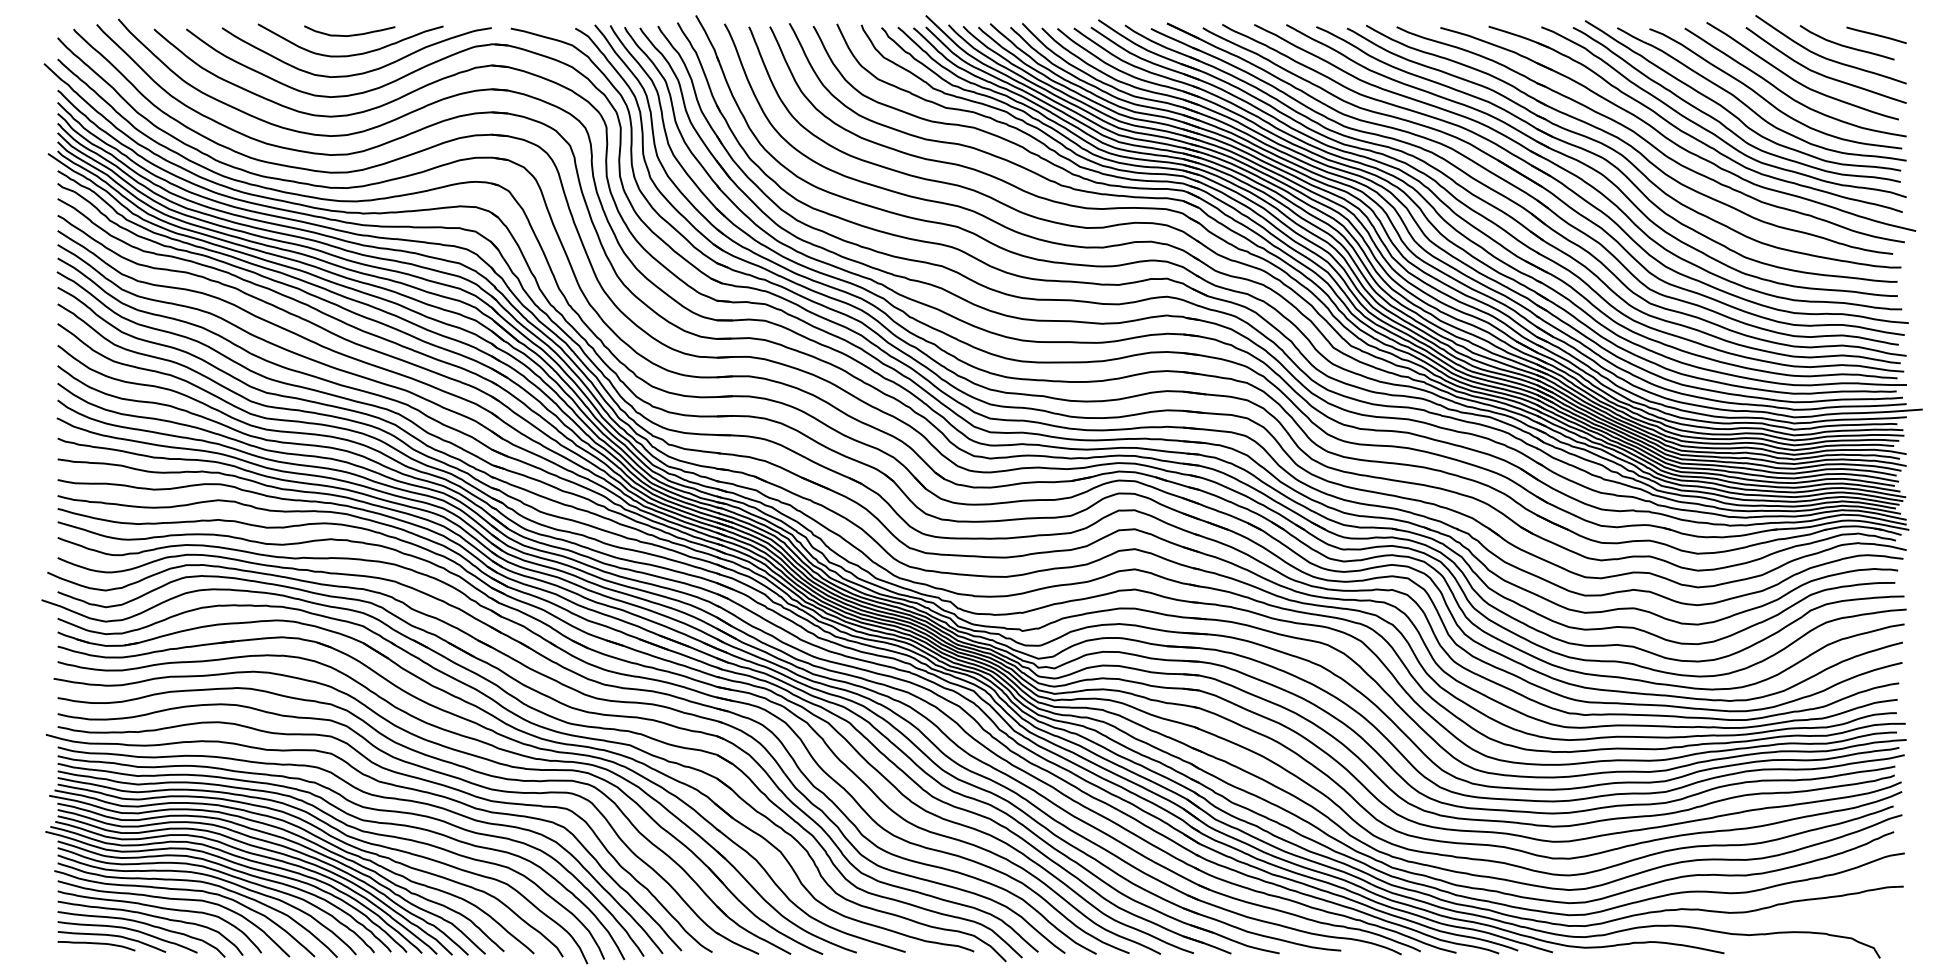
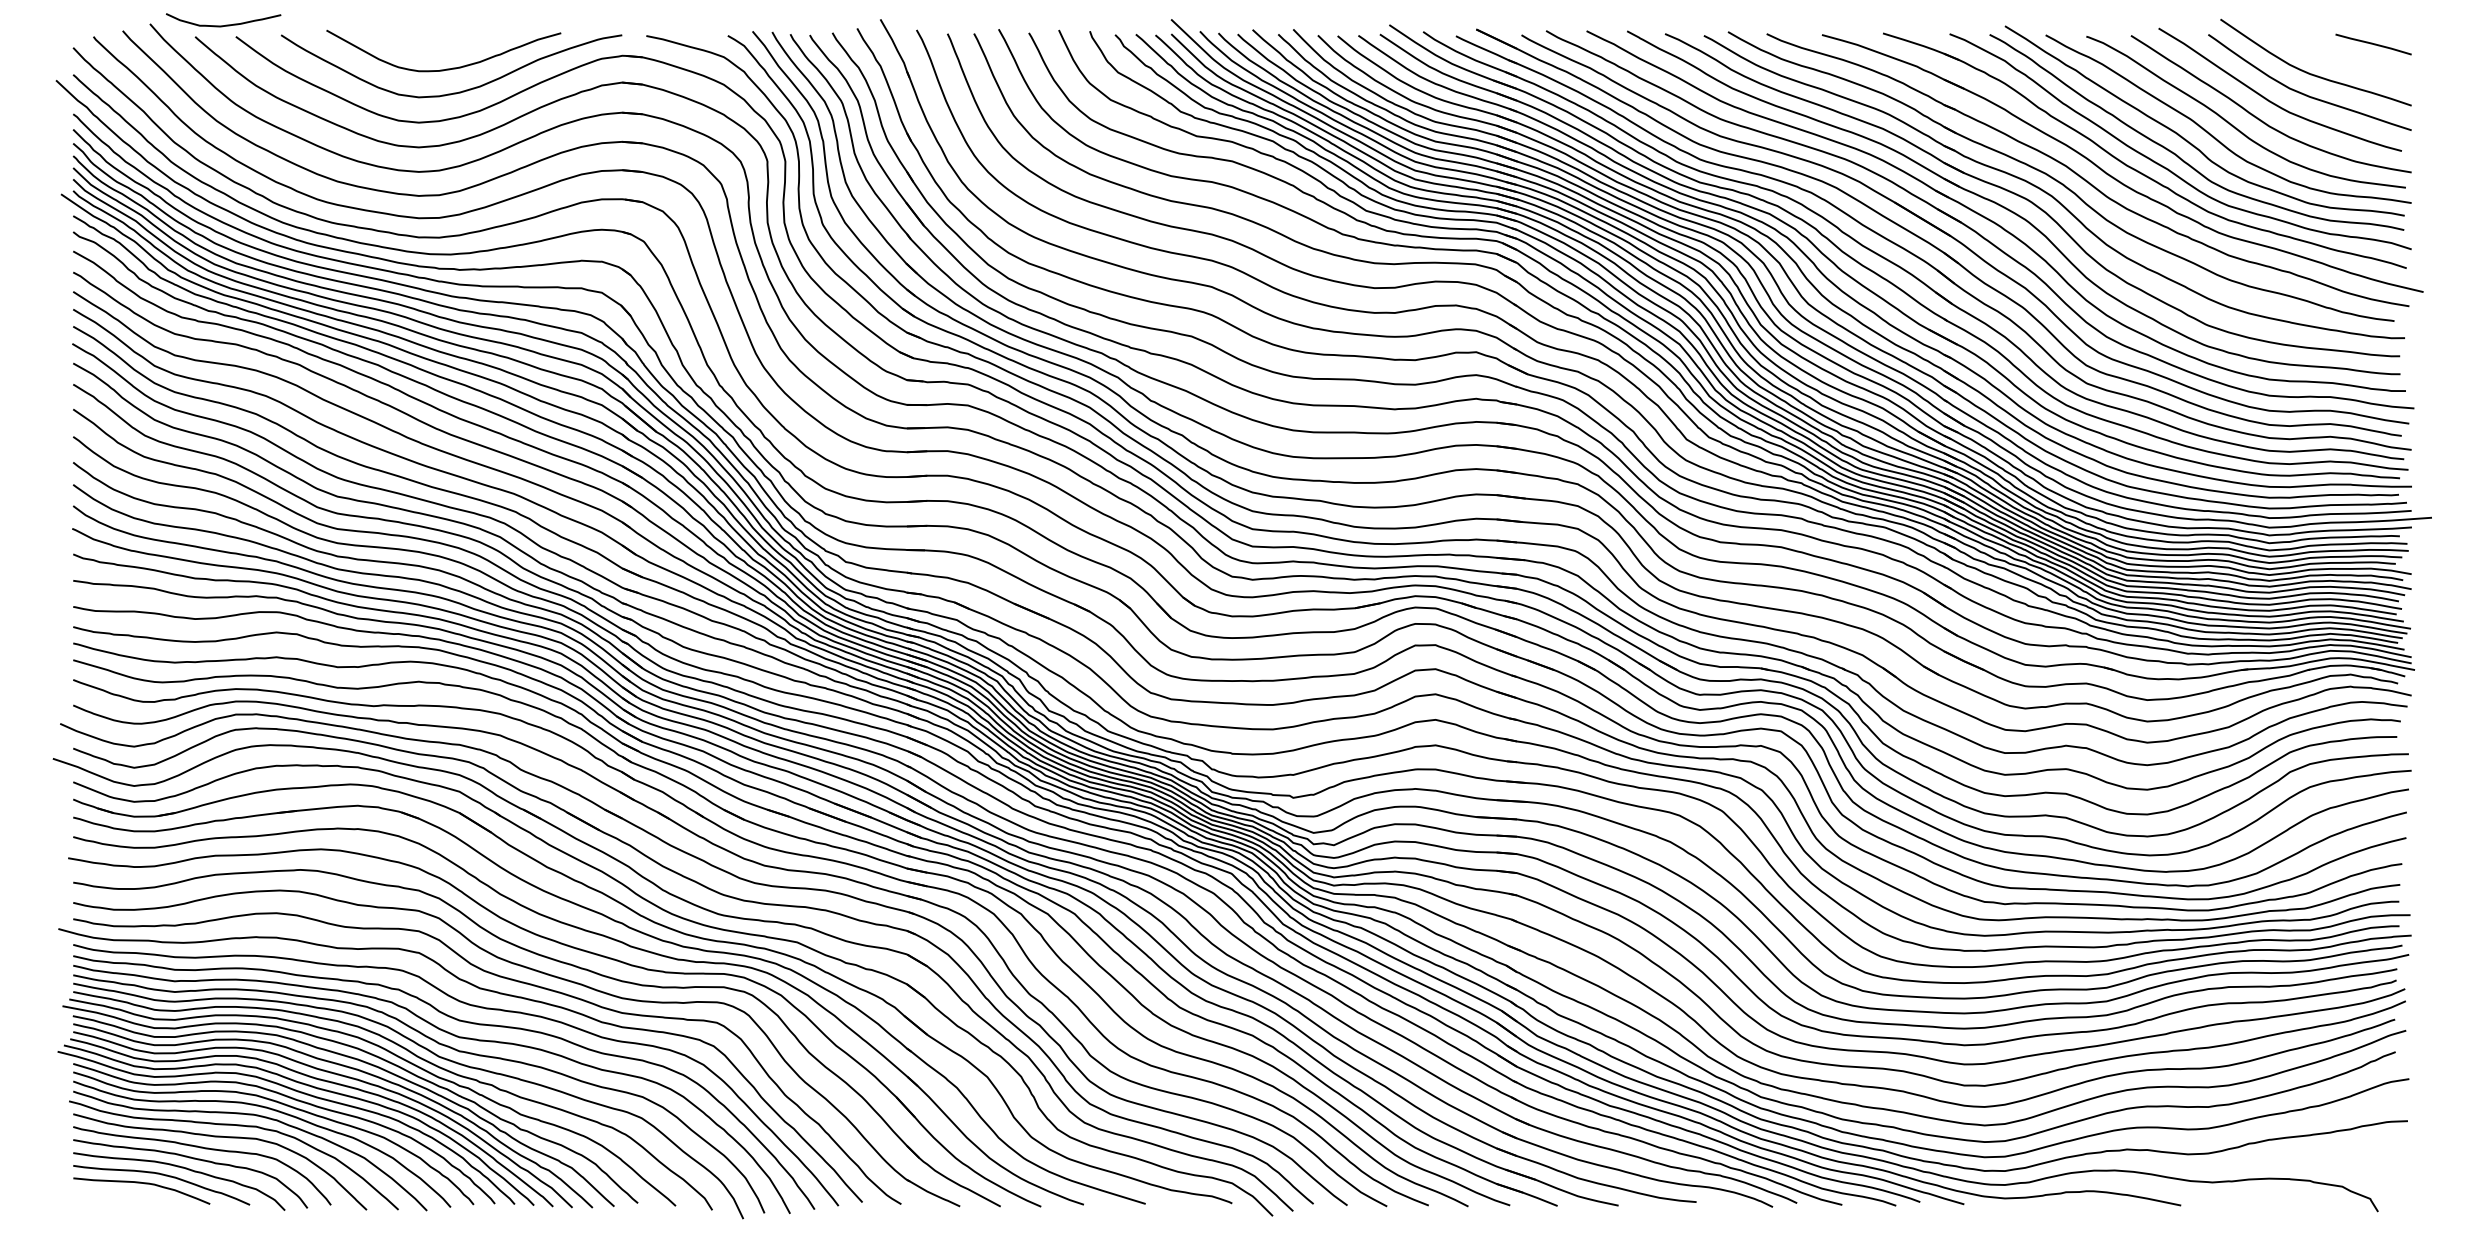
curve: (351, 34) -> (225, 24), moved
curve: (1845, 45) -> (2334, 57), removed
curve: (96, 943) -> (122, 1193), removed

